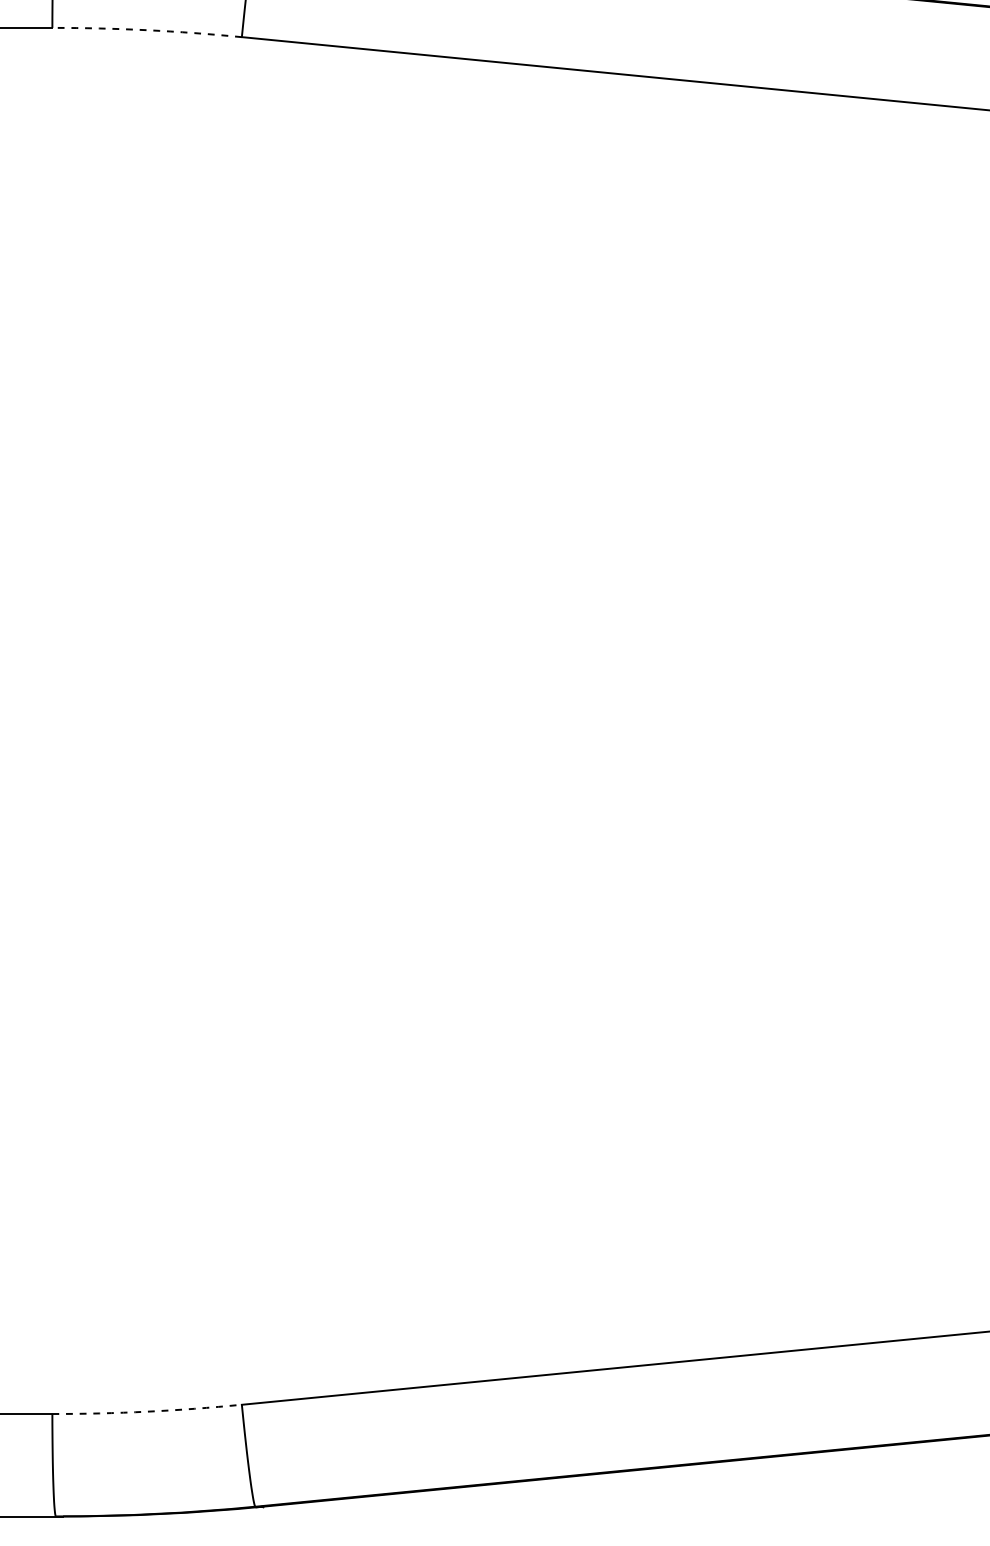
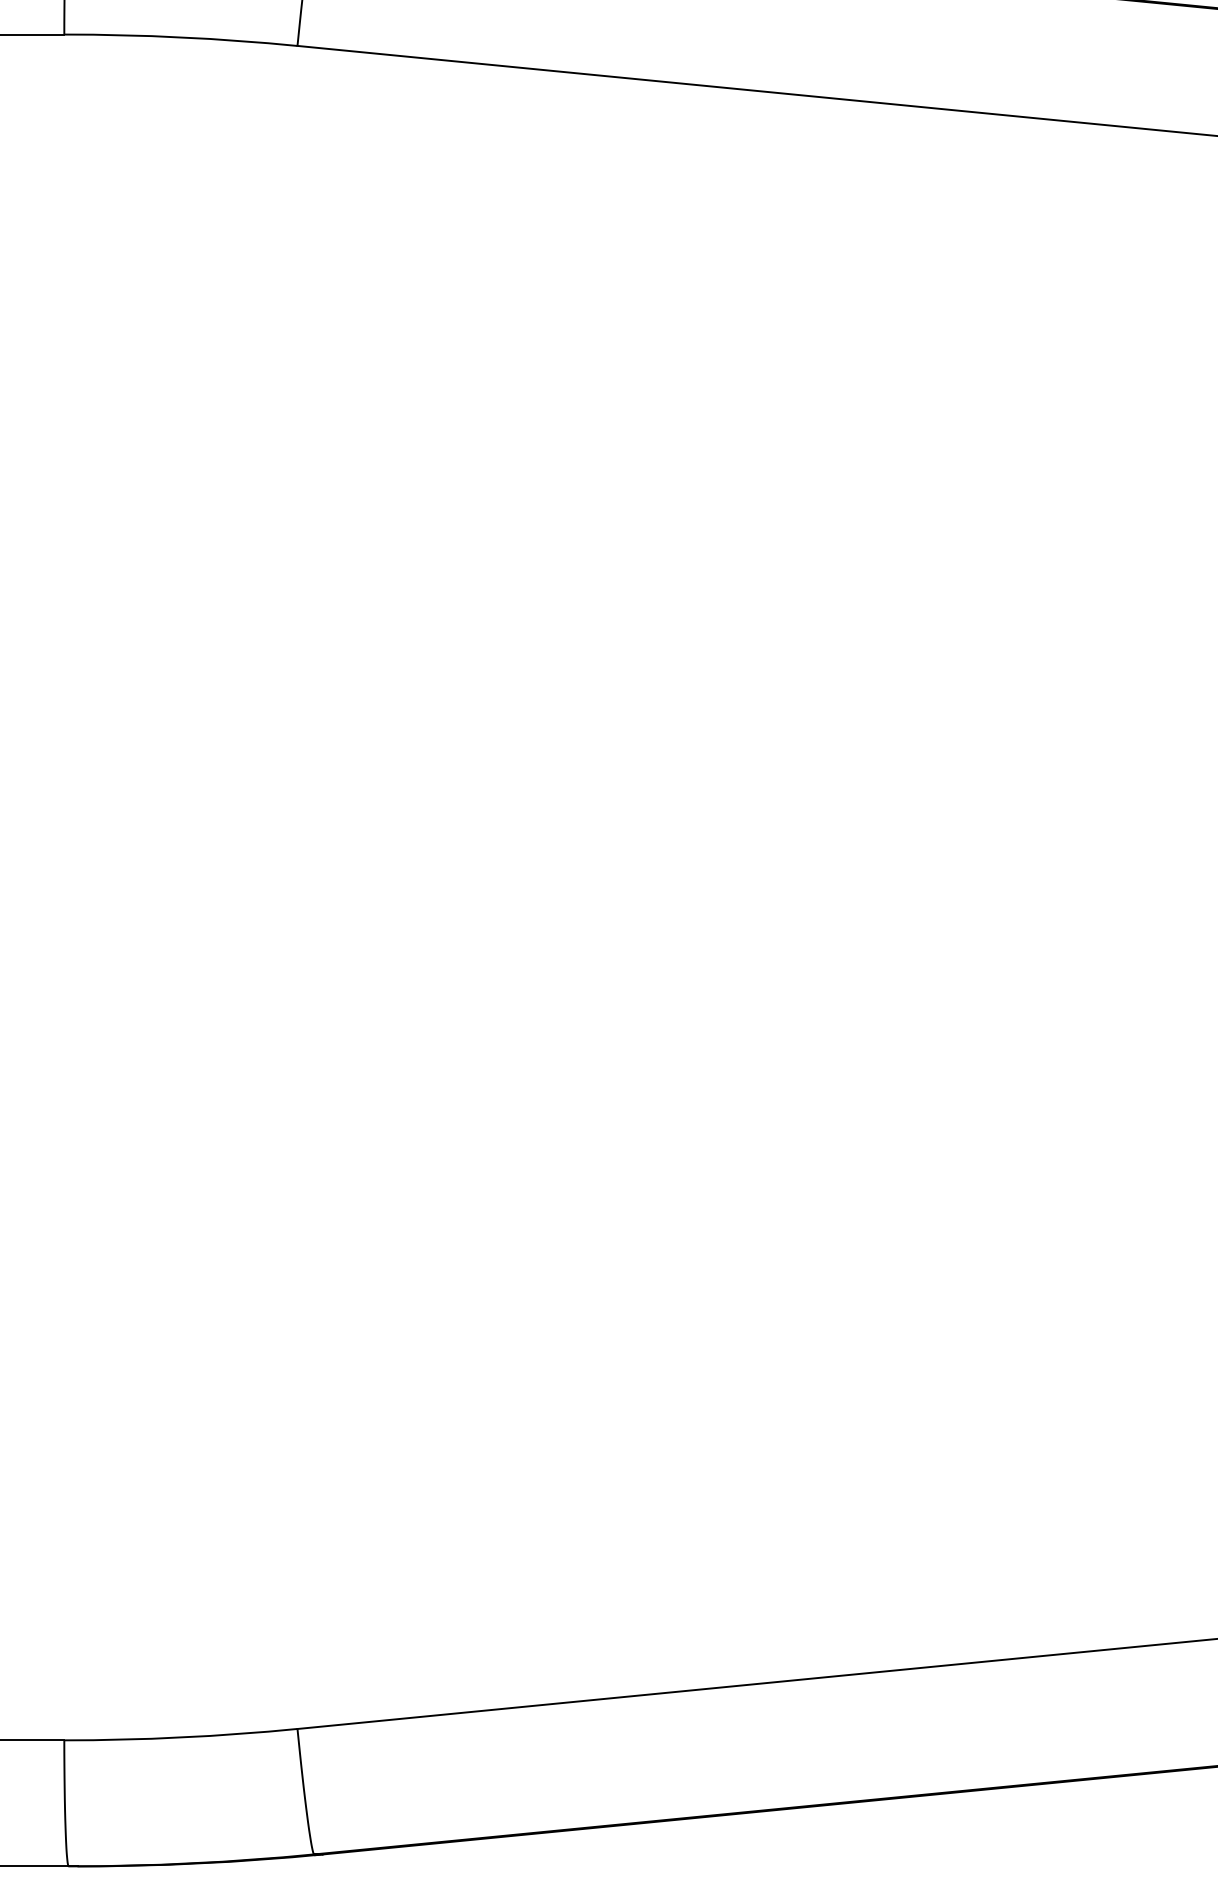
arc: (147, 30) -> (181, 37), dashed -> solid
arc: (147, 1411) -> (181, 1737), dashed -> solid

